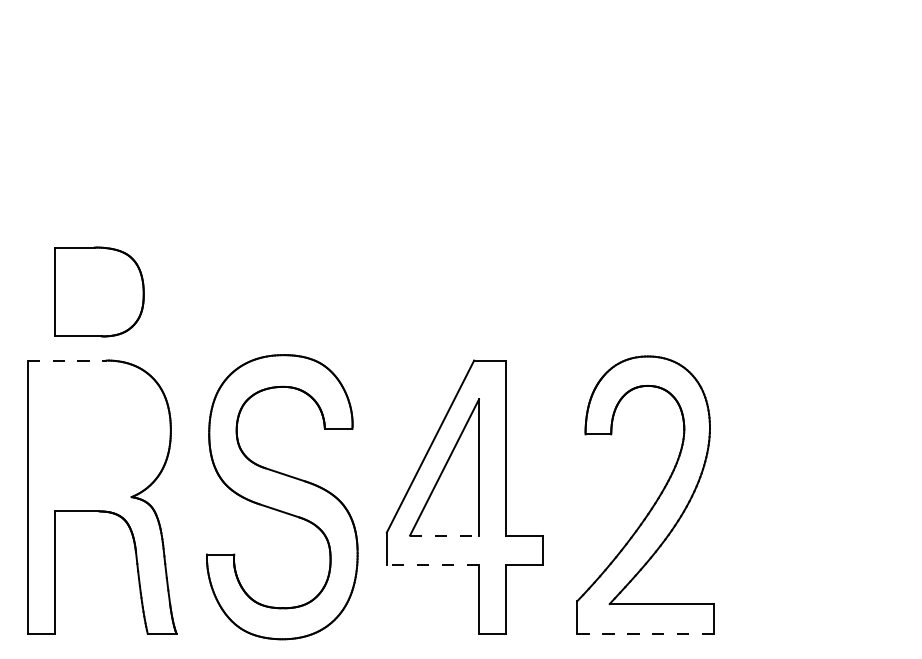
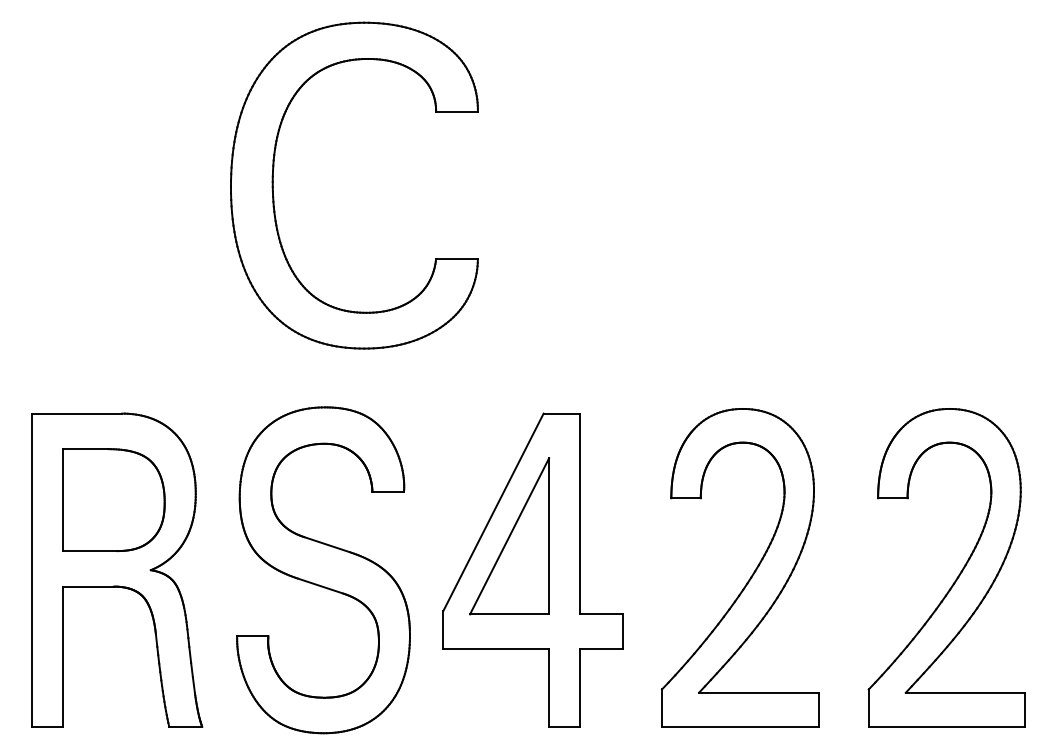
part: (239, 166) -> (274, 191), added
part: (99, 291) -> (113, 499), moved
line: (67, 360) -> (77, 413), dashed -> solid
part: (835, 501) -> (957, 575), added
line: (445, 535) -> (510, 614), dashed -> solid
line: (432, 565) -> (495, 648), dashed -> solid
line: (645, 633) -> (740, 726), dashed -> solid

